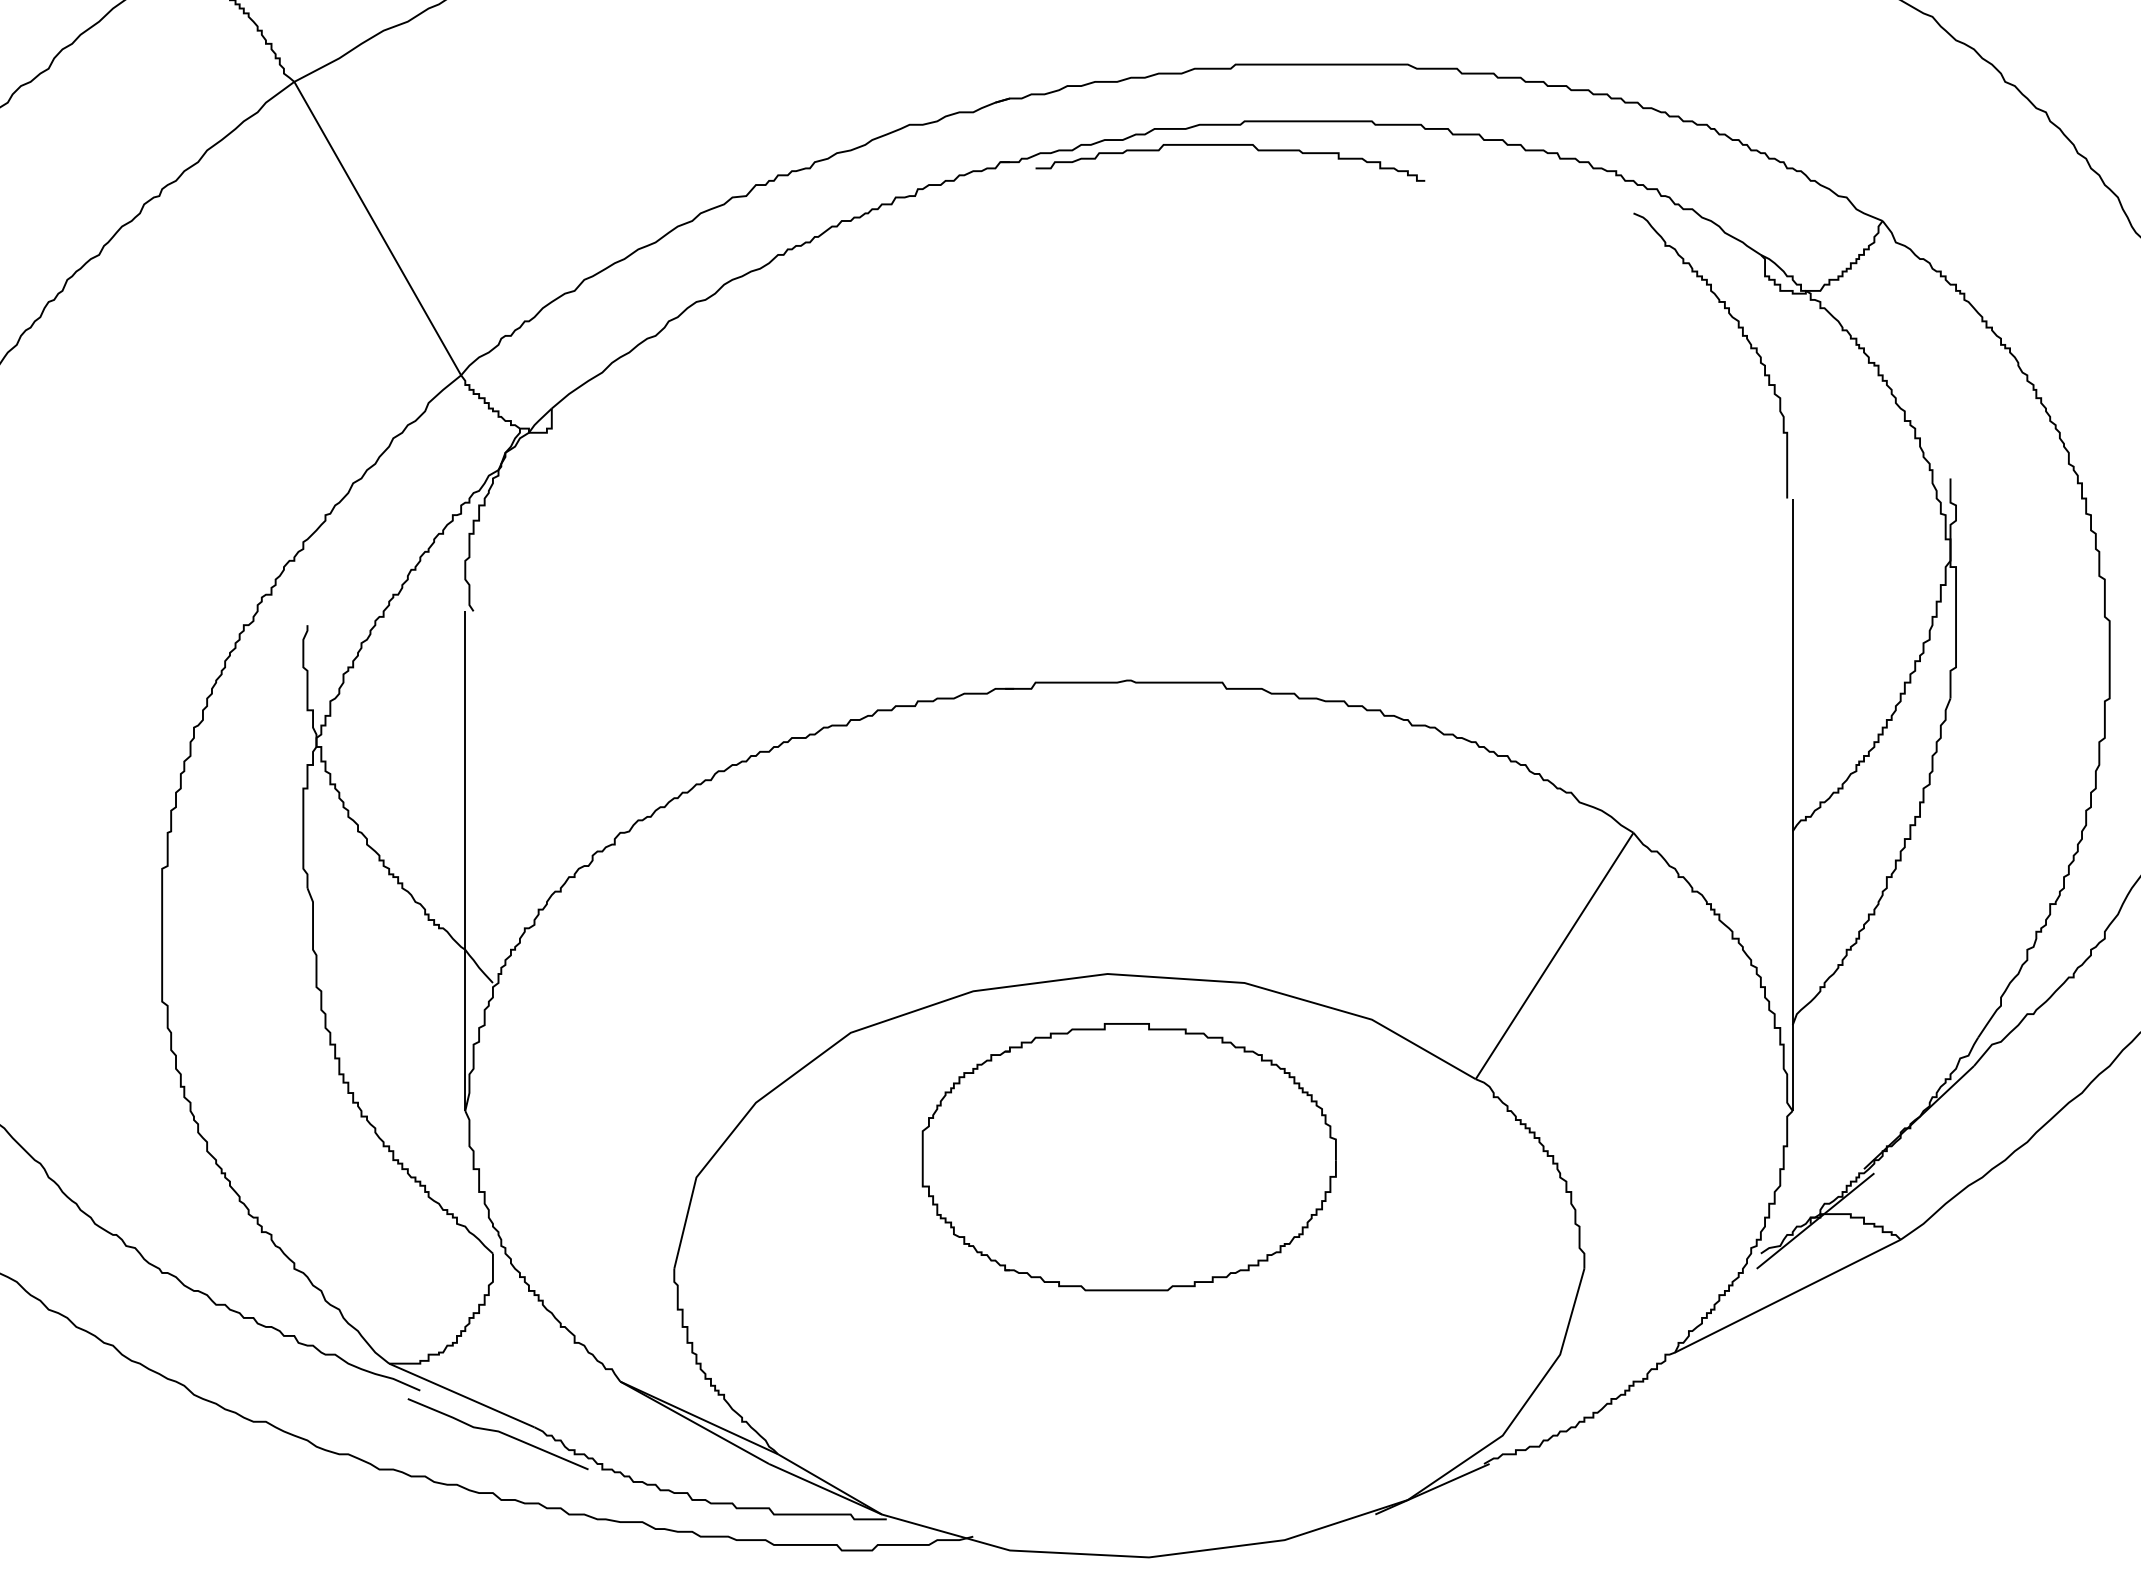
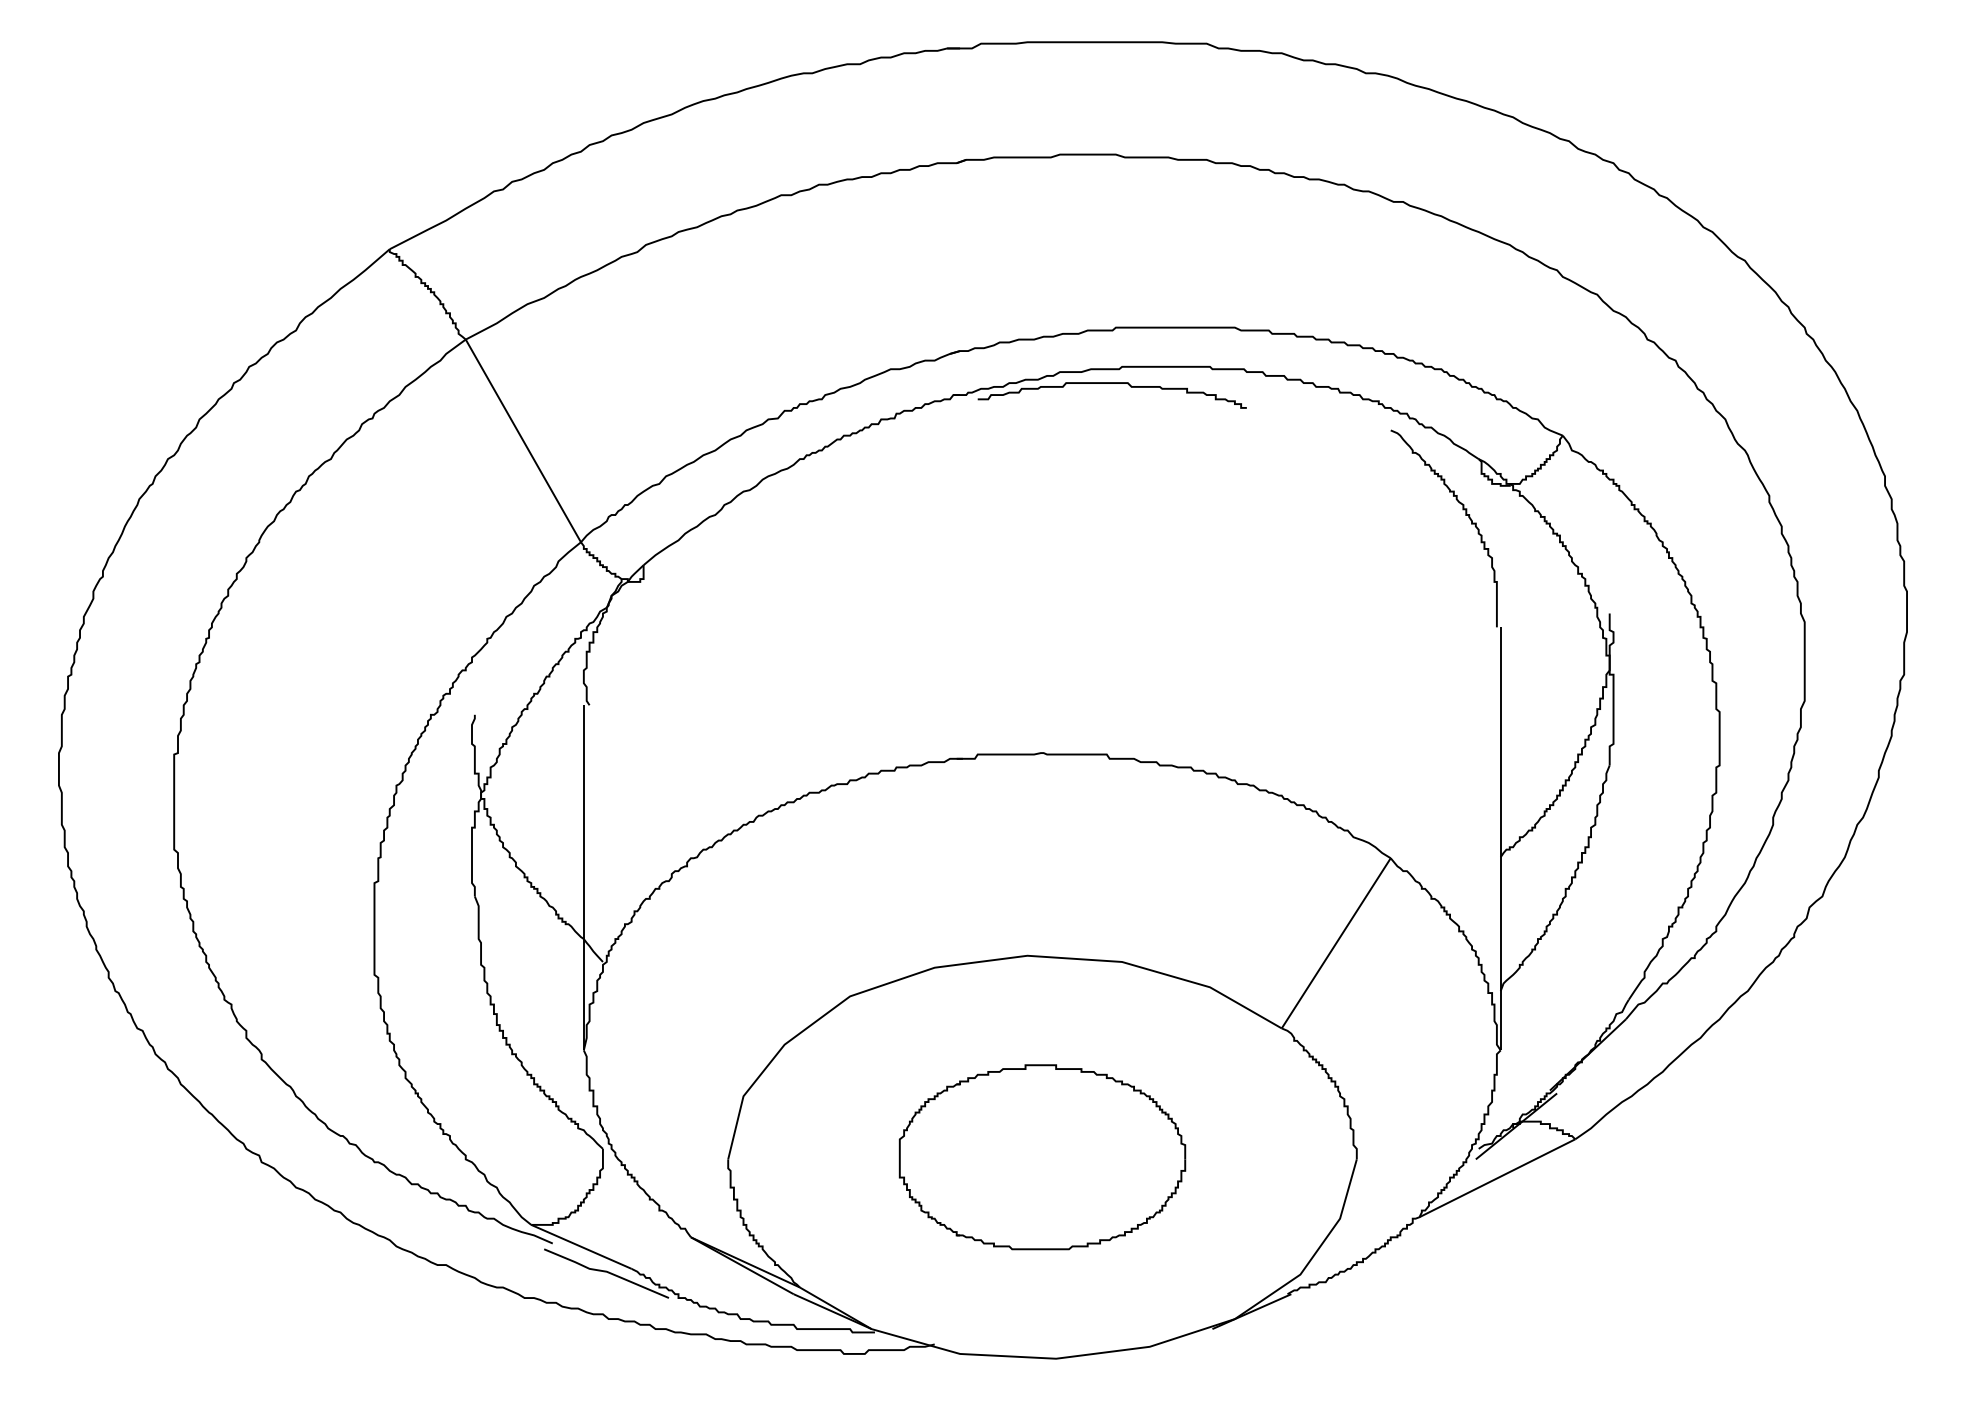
part: (1129, 1157) -> (1042, 1157), moved

